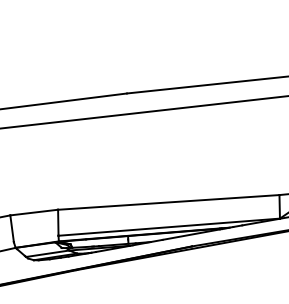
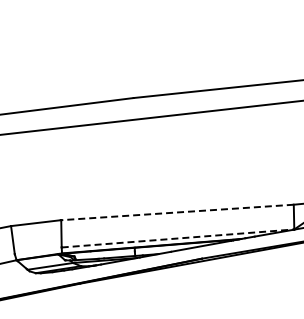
line: (168, 202) -> (177, 212), solid -> dashed
line: (168, 227) -> (177, 238), solid -> dashed

